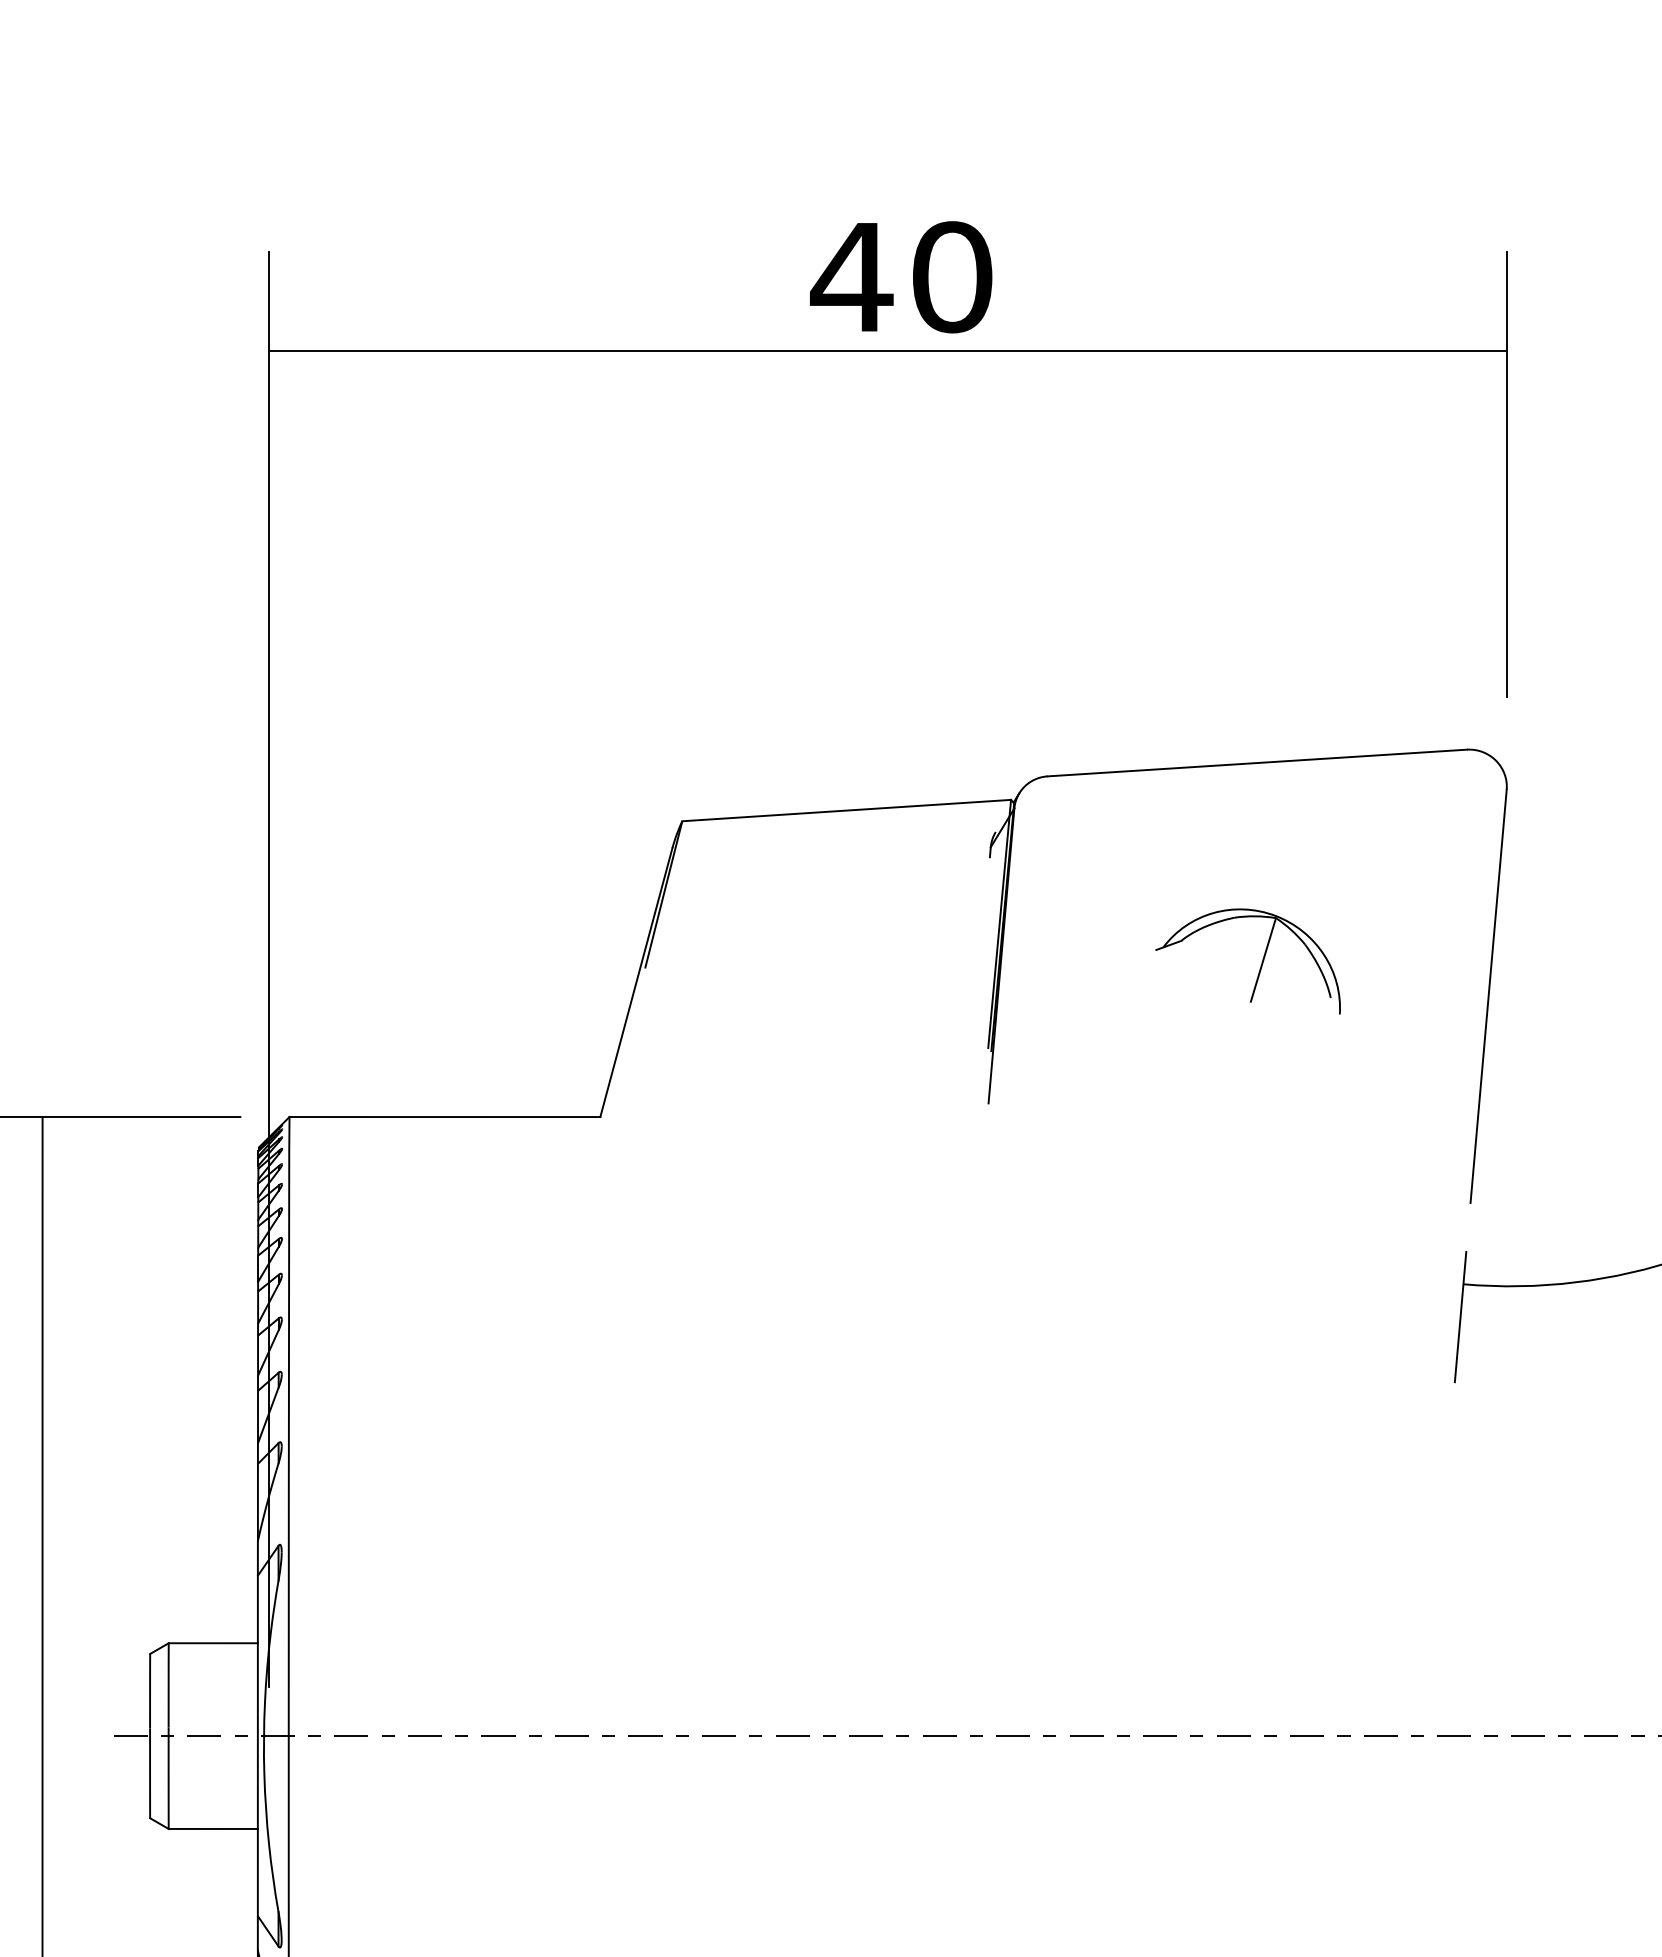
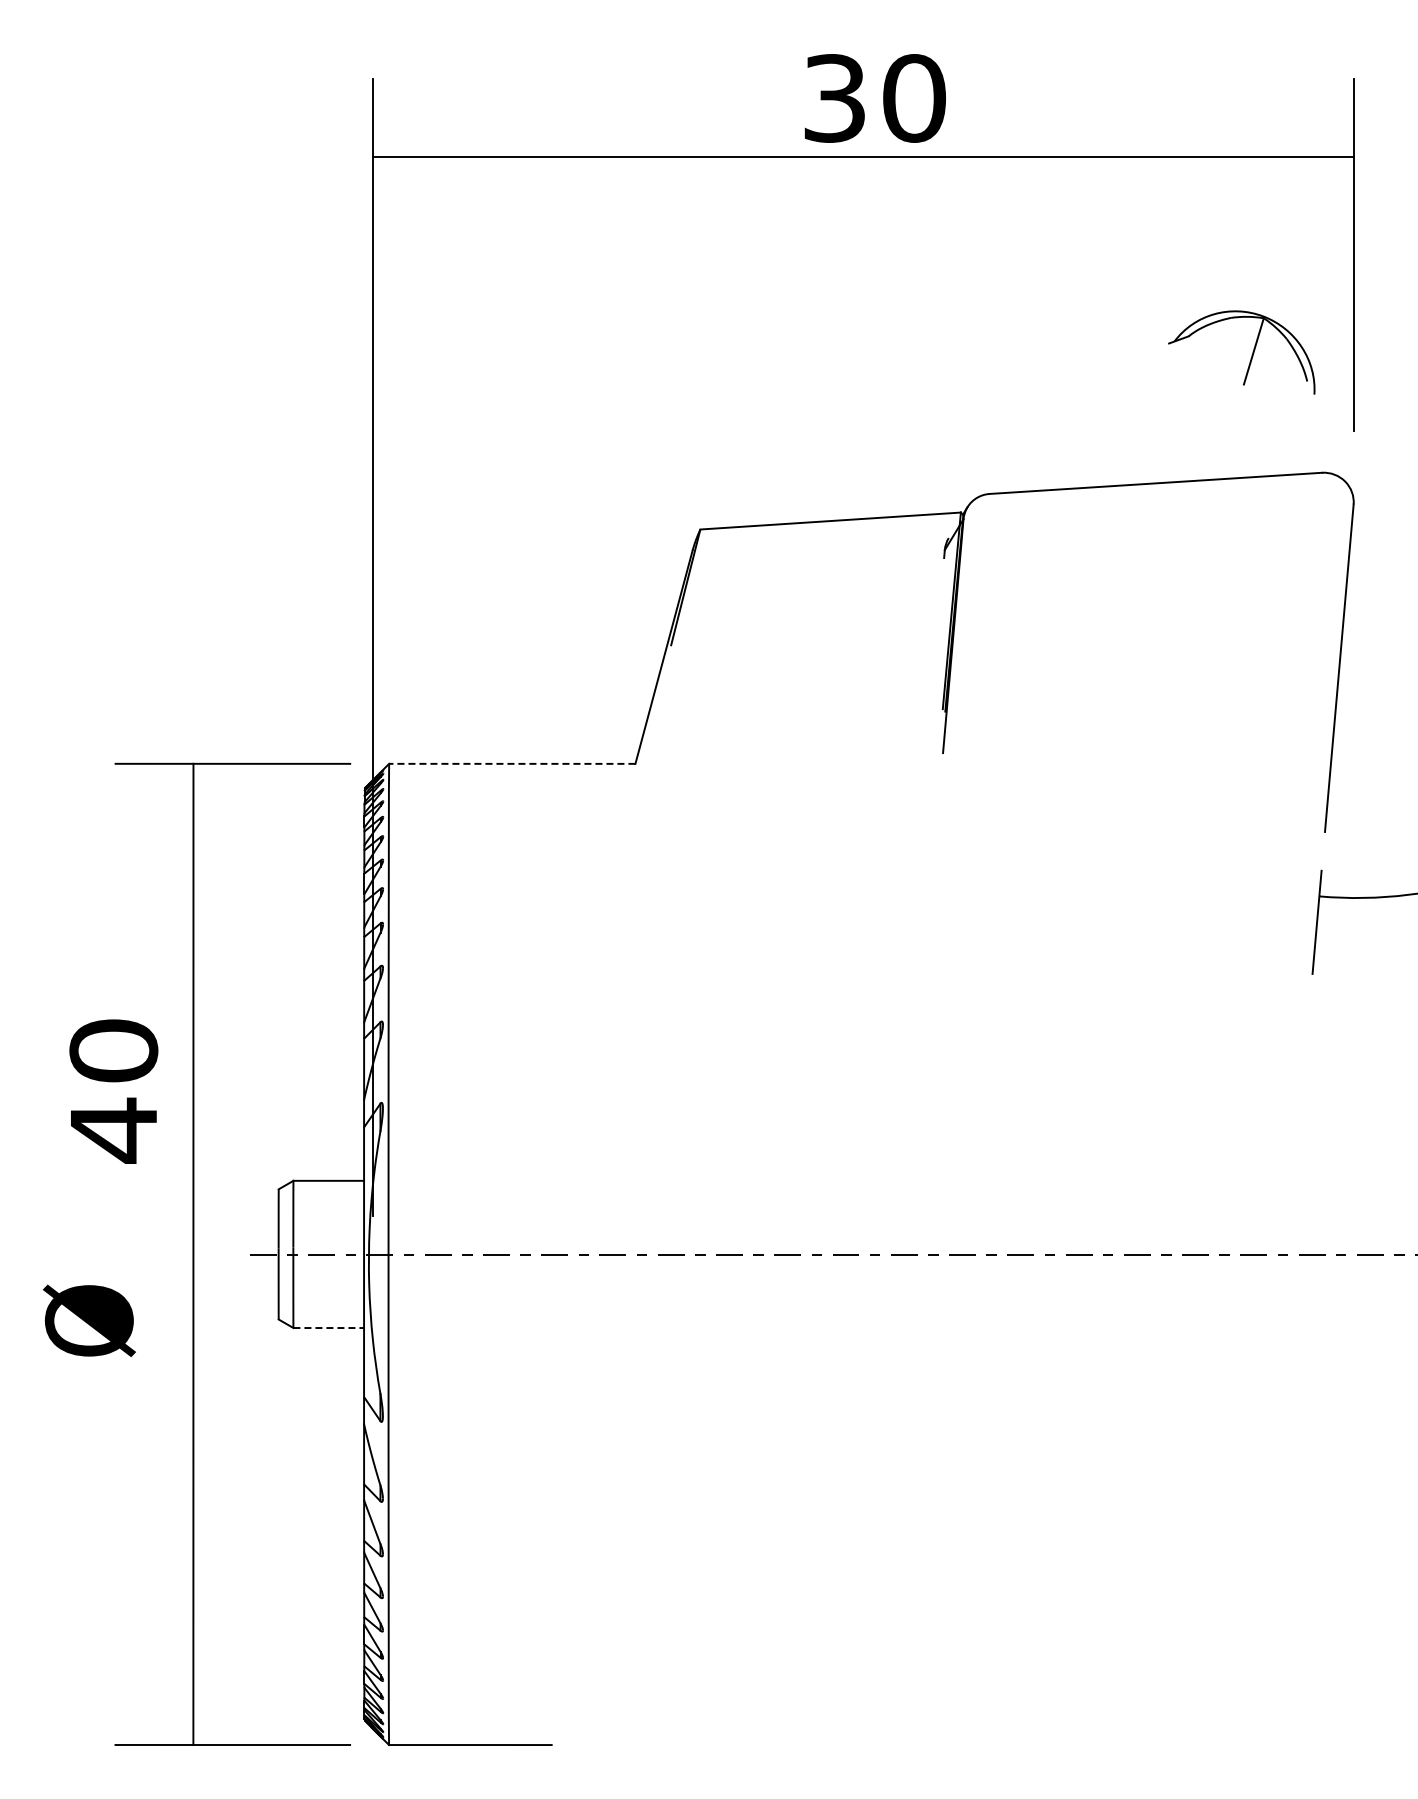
text: (851, 277) -> (834, 98), 40 -> 30
part: (1260, 965) -> (1251, 355), moved
line: (443, 1116) -> (511, 763), solid -> dashed
line: (214, 1829) -> (329, 1328), solid -> dashed

